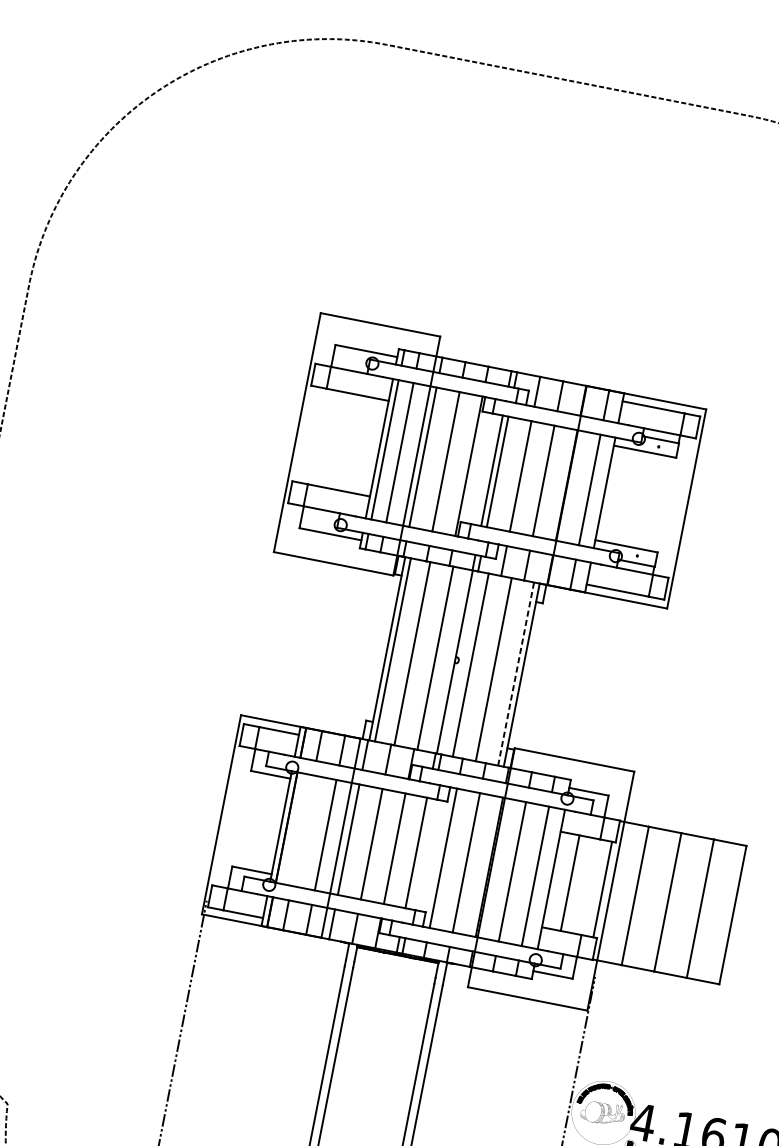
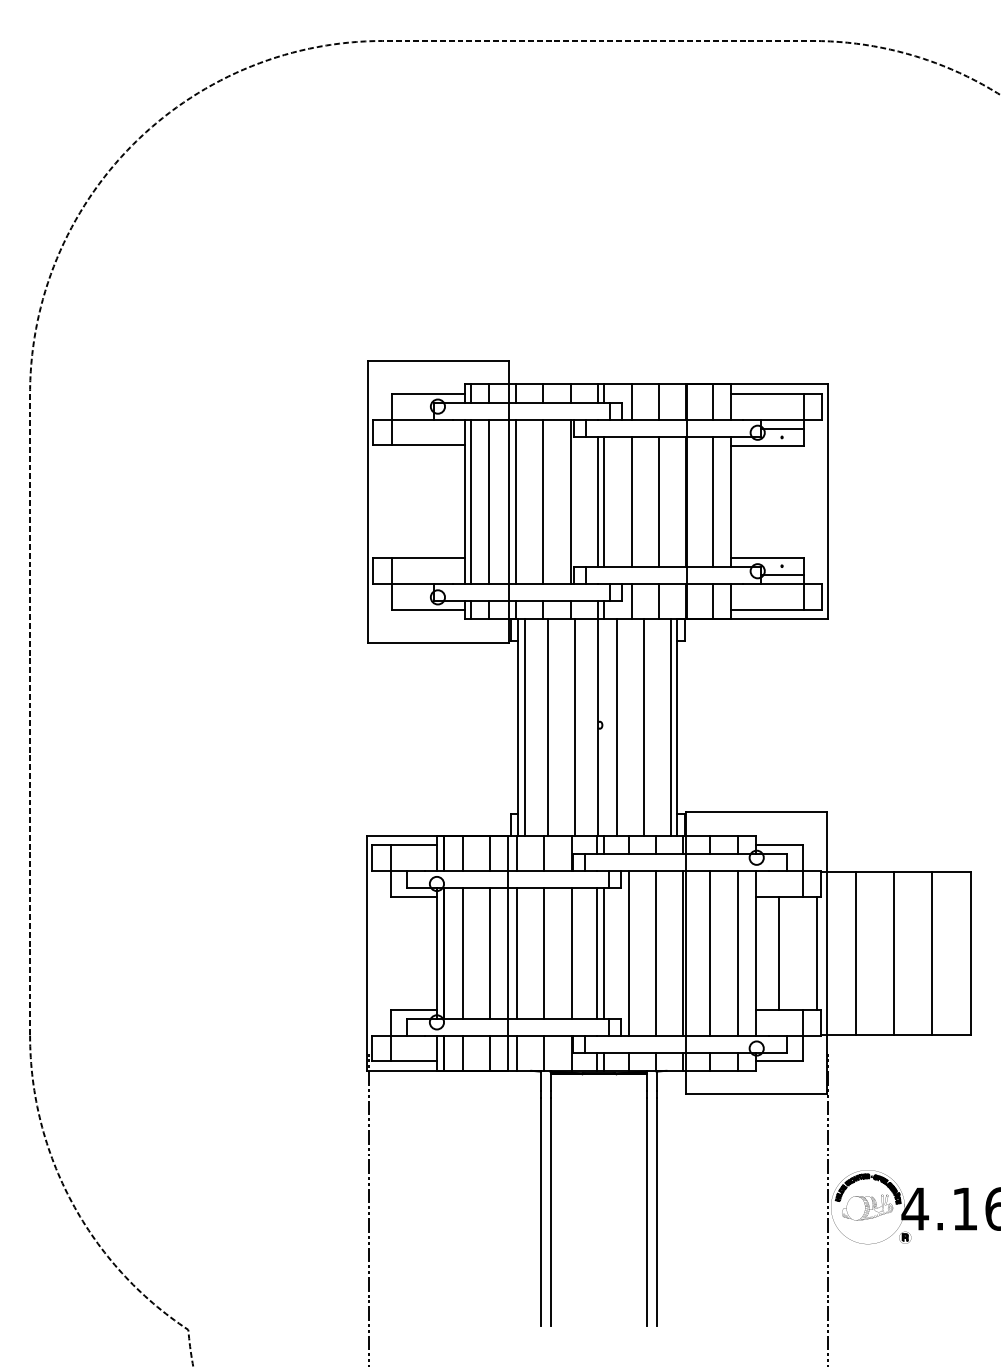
line: (516, 673) -> (670, 727), dashed -> solid
line: (302, 830) -> (462, 953), added
line: (421, 854) -> (603, 953), added

